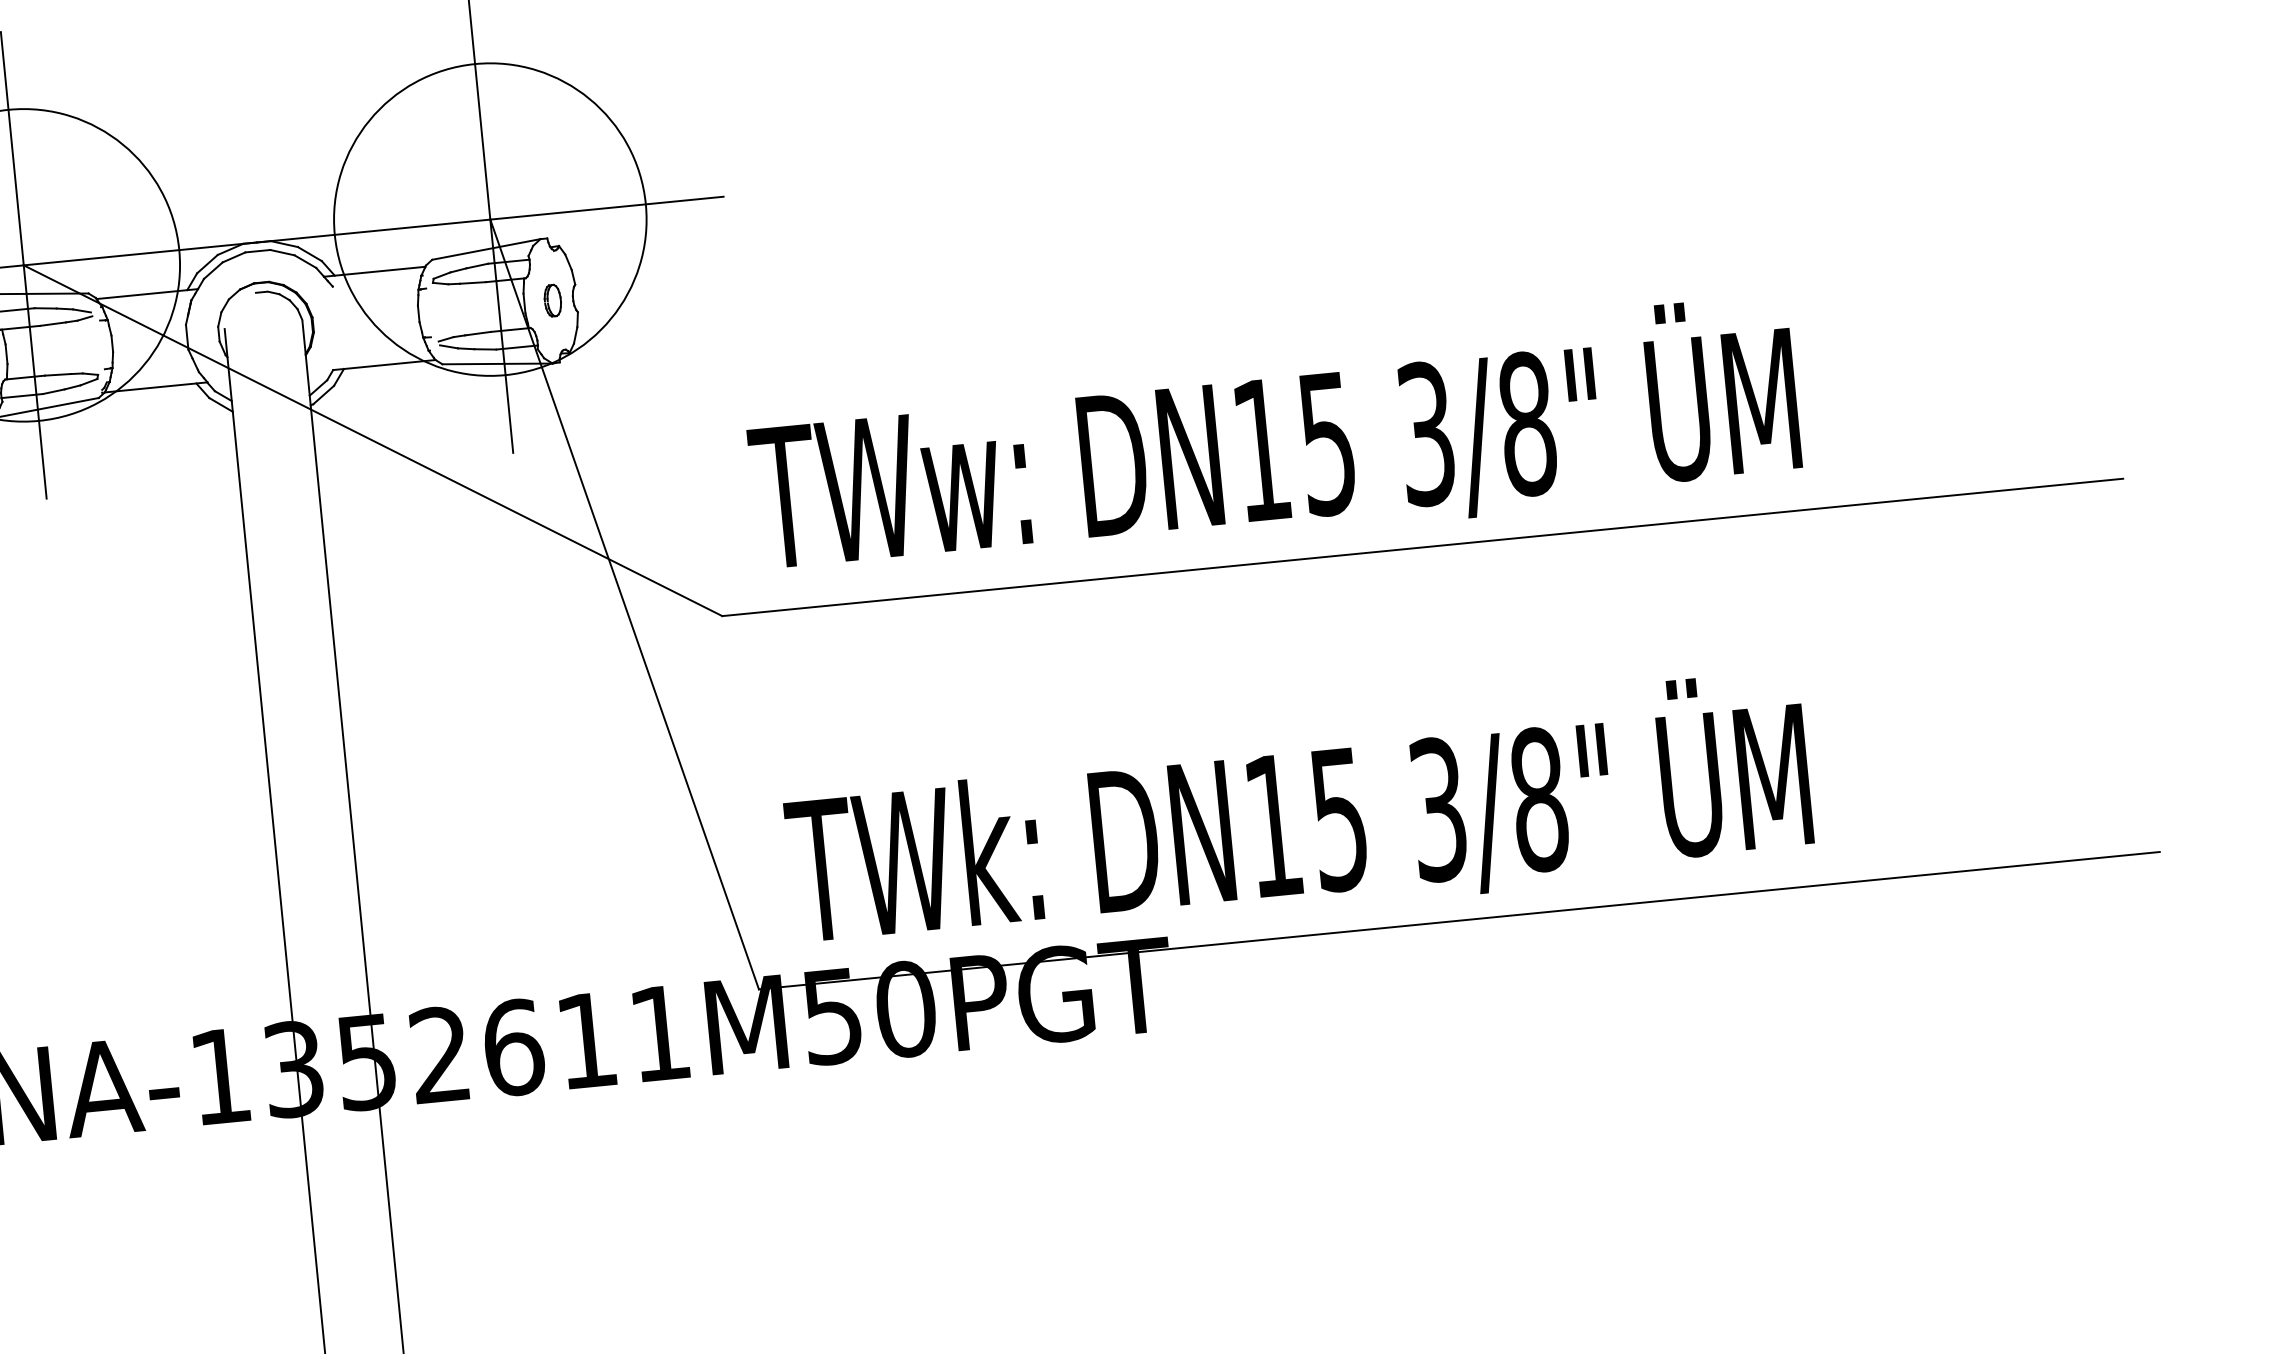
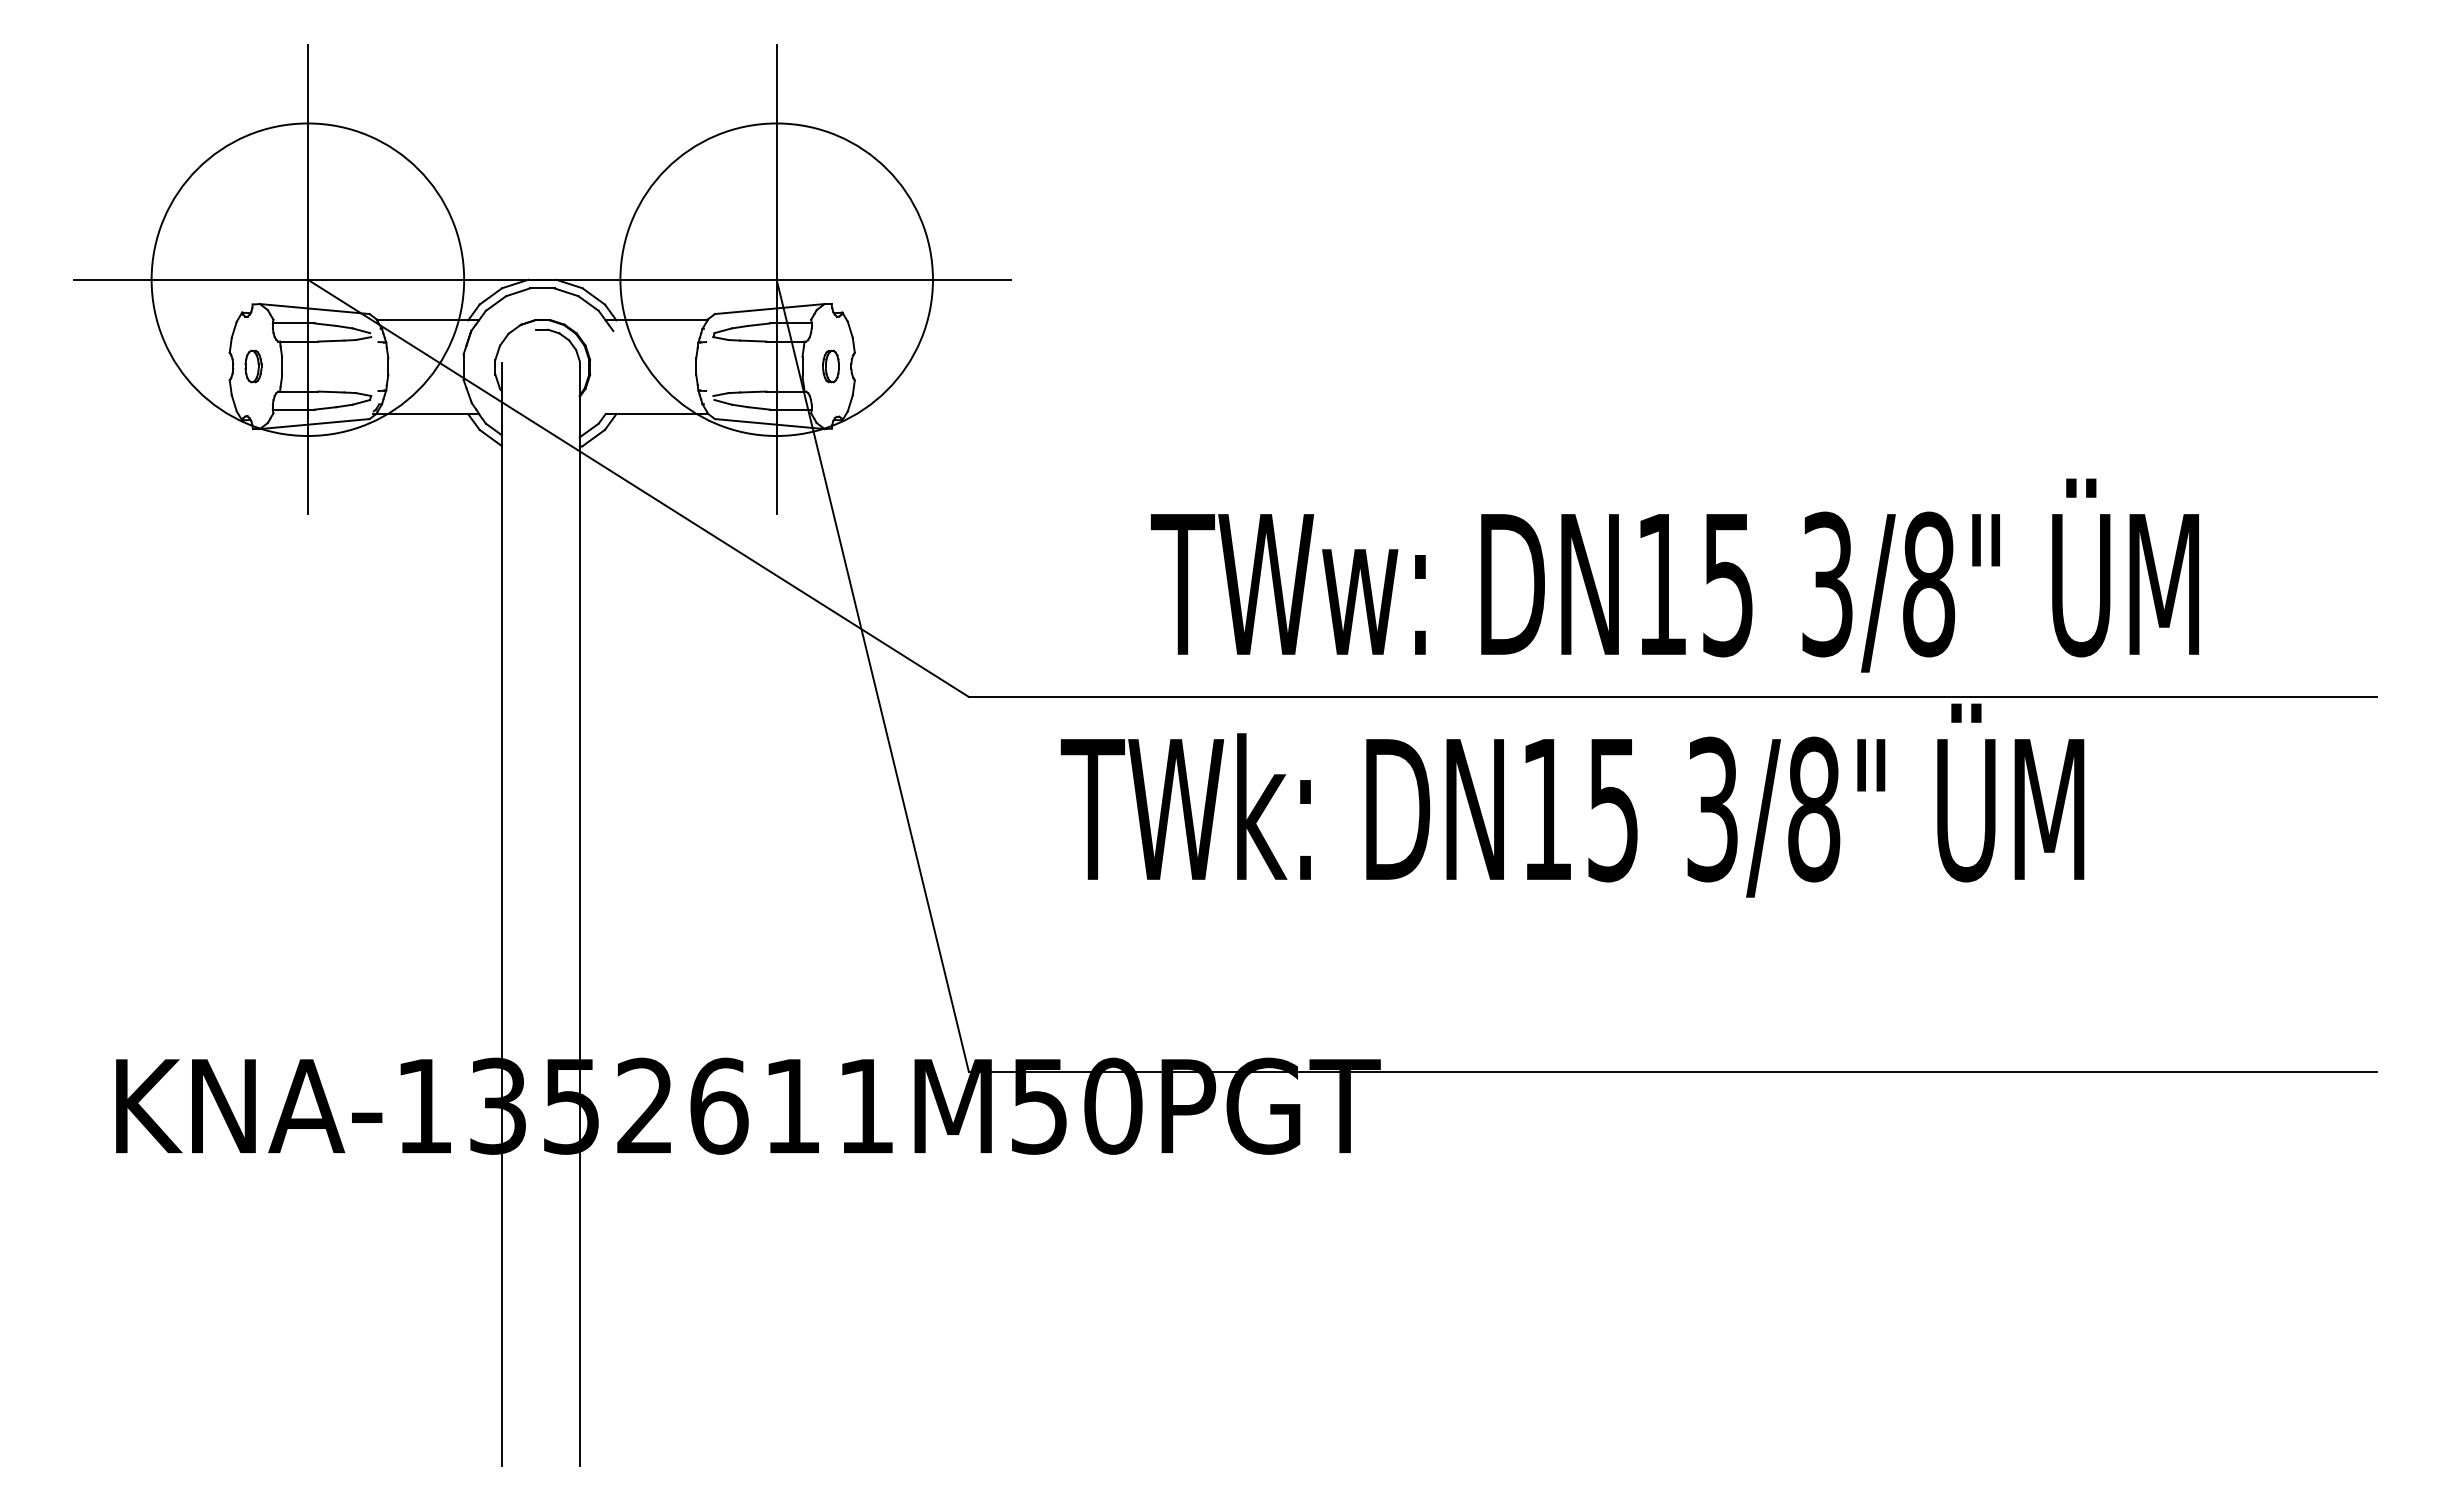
text: (1273, 440) -> (1674, 575), moved
text: (1298, 814) -> (1572, 800), moved

